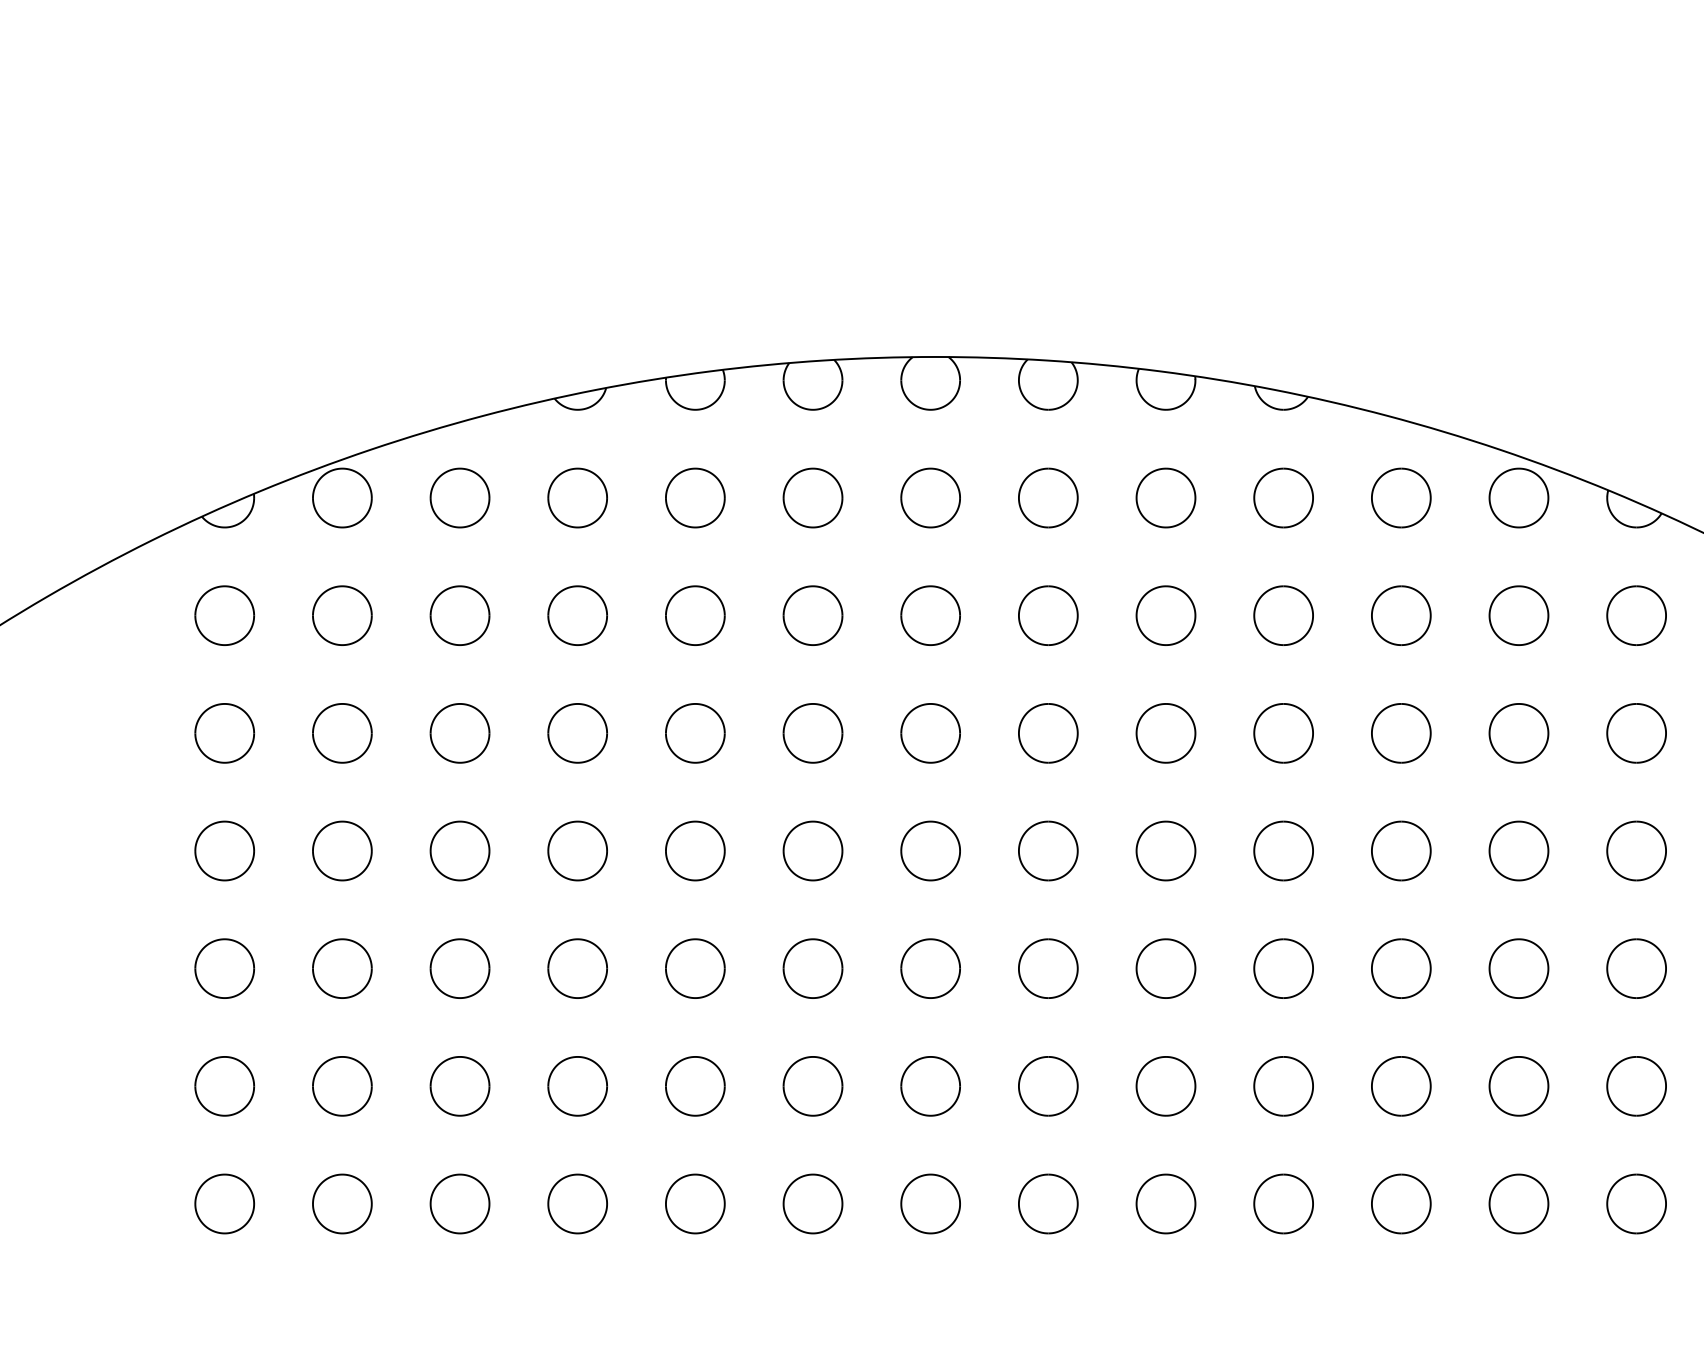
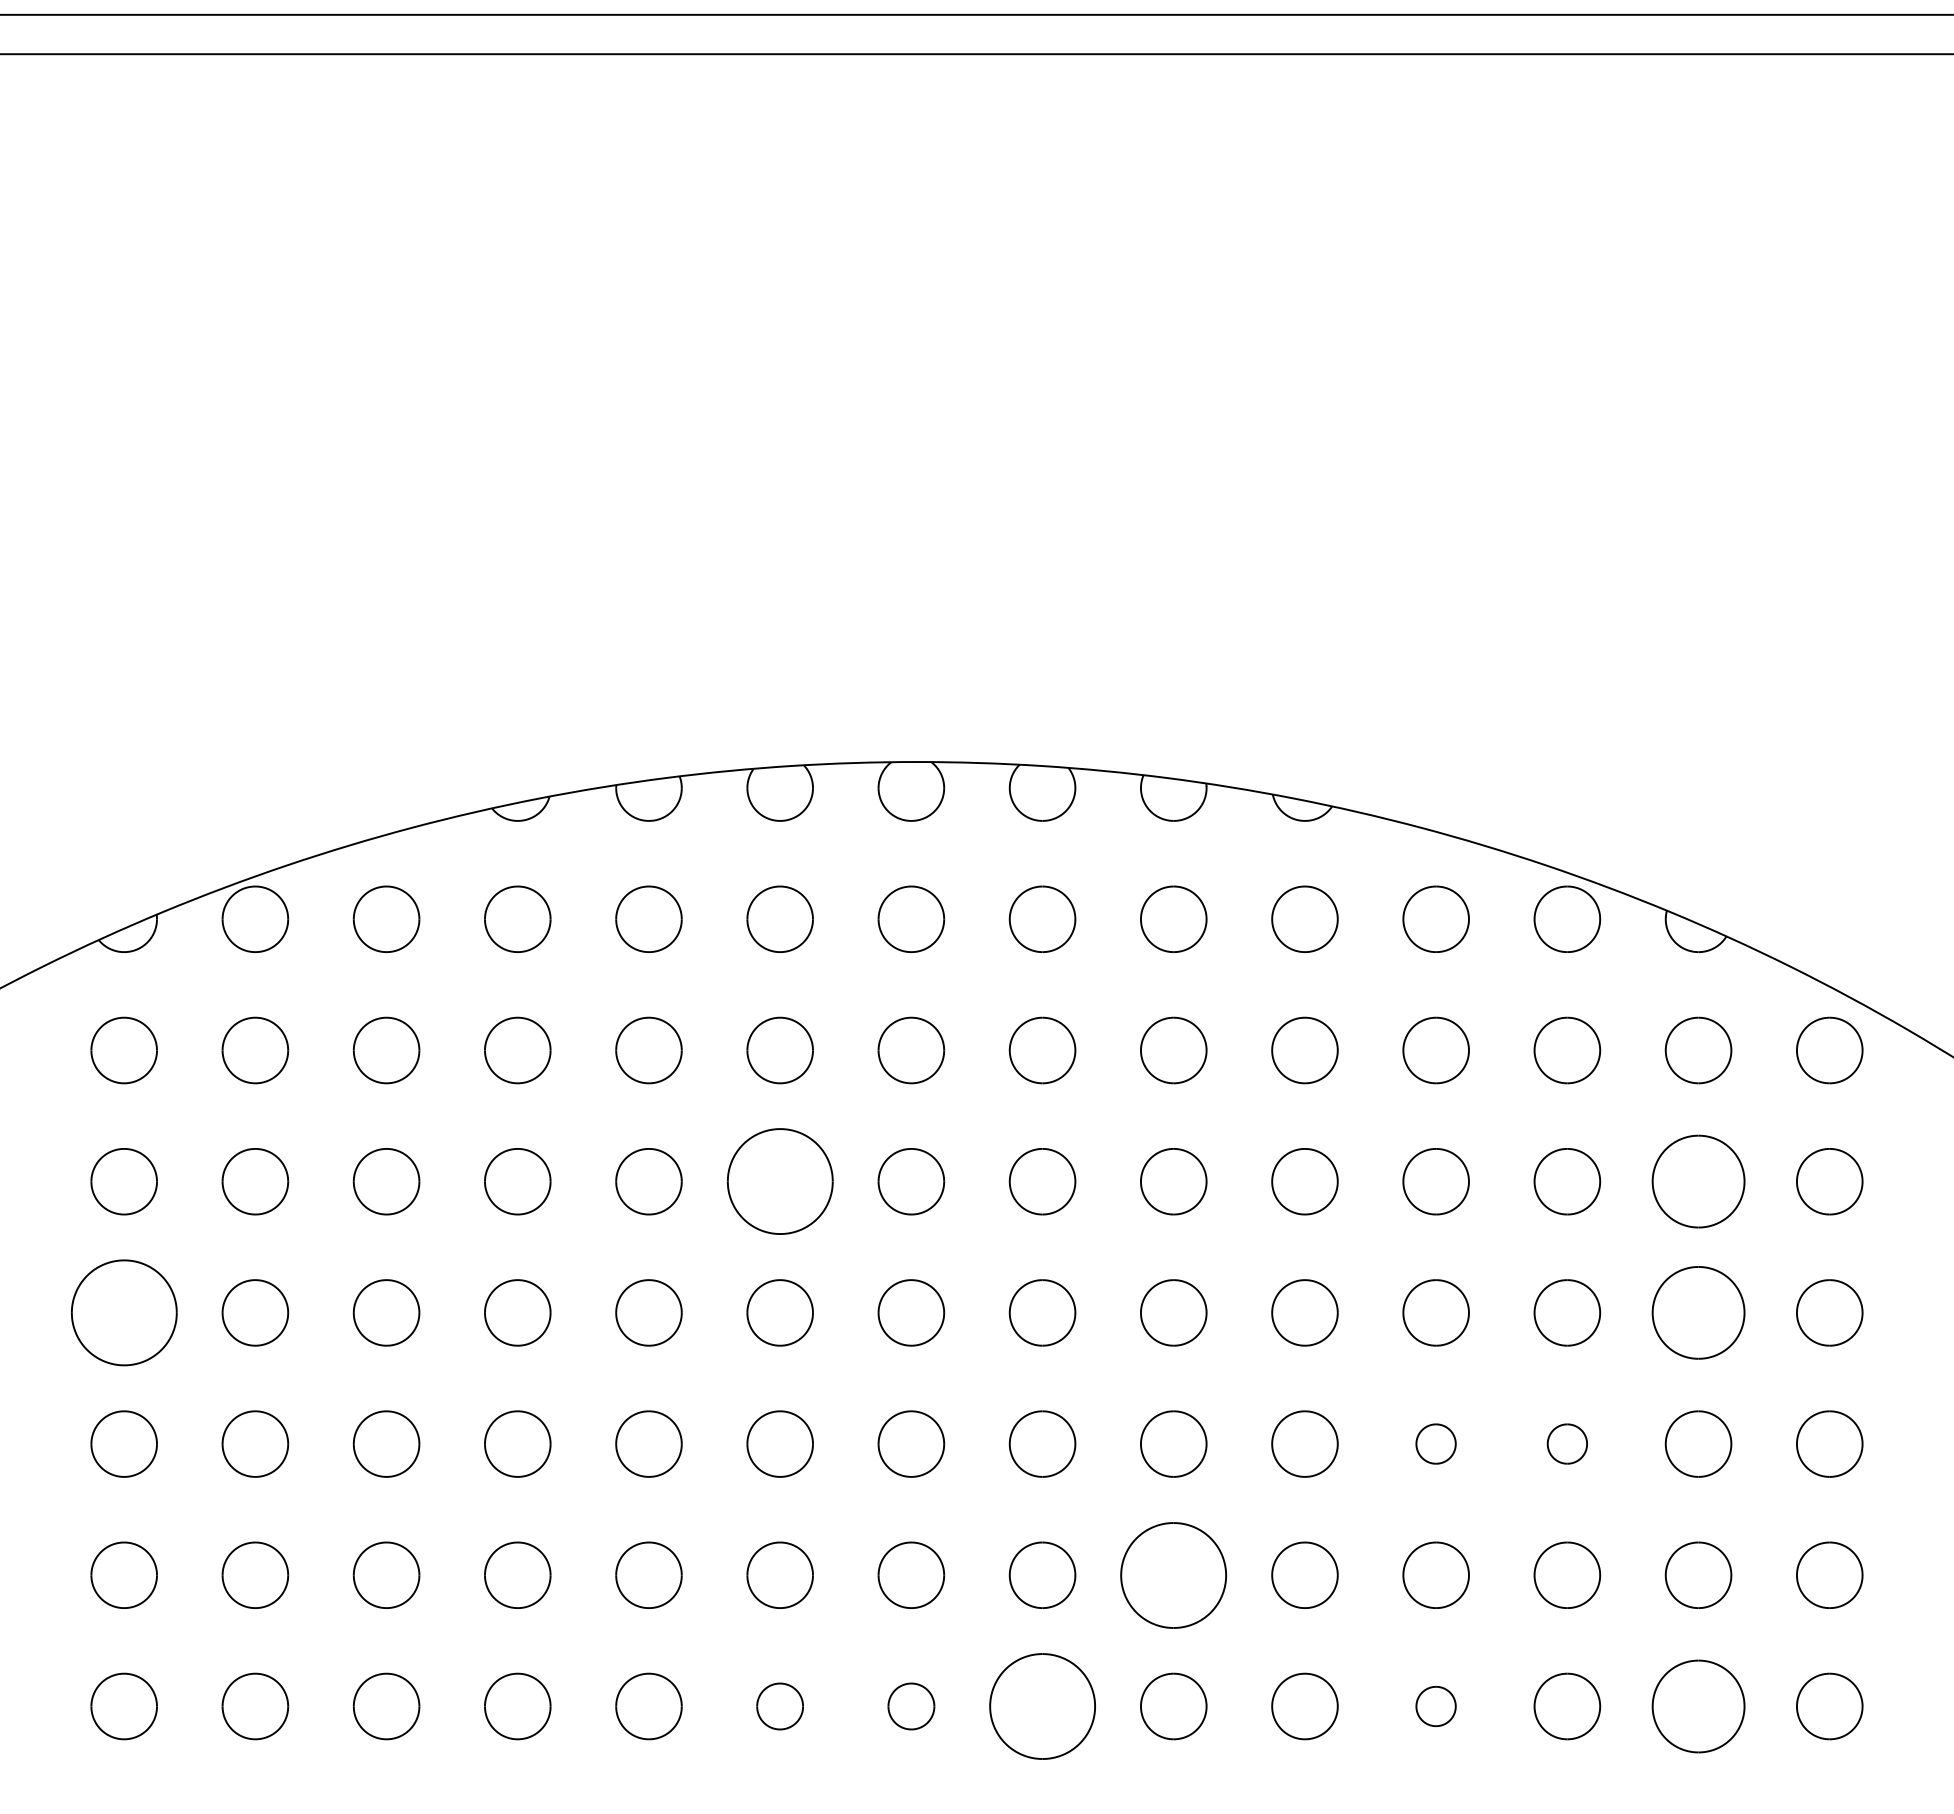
part: (812, 733) -> (779, 1181), size x1.6
part: (1636, 733) -> (1698, 1181), size x1.4
part: (224, 850) -> (123, 1312), size x1.6
part: (1636, 850) -> (1698, 1312), size x1.4
part: (1400, 968) -> (1435, 1443), size x0.6
part: (1519, 968) -> (1567, 1443), size x0.6
part: (1165, 1085) -> (1173, 1574), size x1.6
part: (812, 1203) -> (779, 1706), size x0.7
part: (930, 1203) -> (911, 1706), size x0.7
part: (1048, 1203) -> (1042, 1706), size x1.6
part: (1400, 1203) -> (1435, 1706), size x0.6
part: (1636, 1203) -> (1698, 1706), size x1.4

